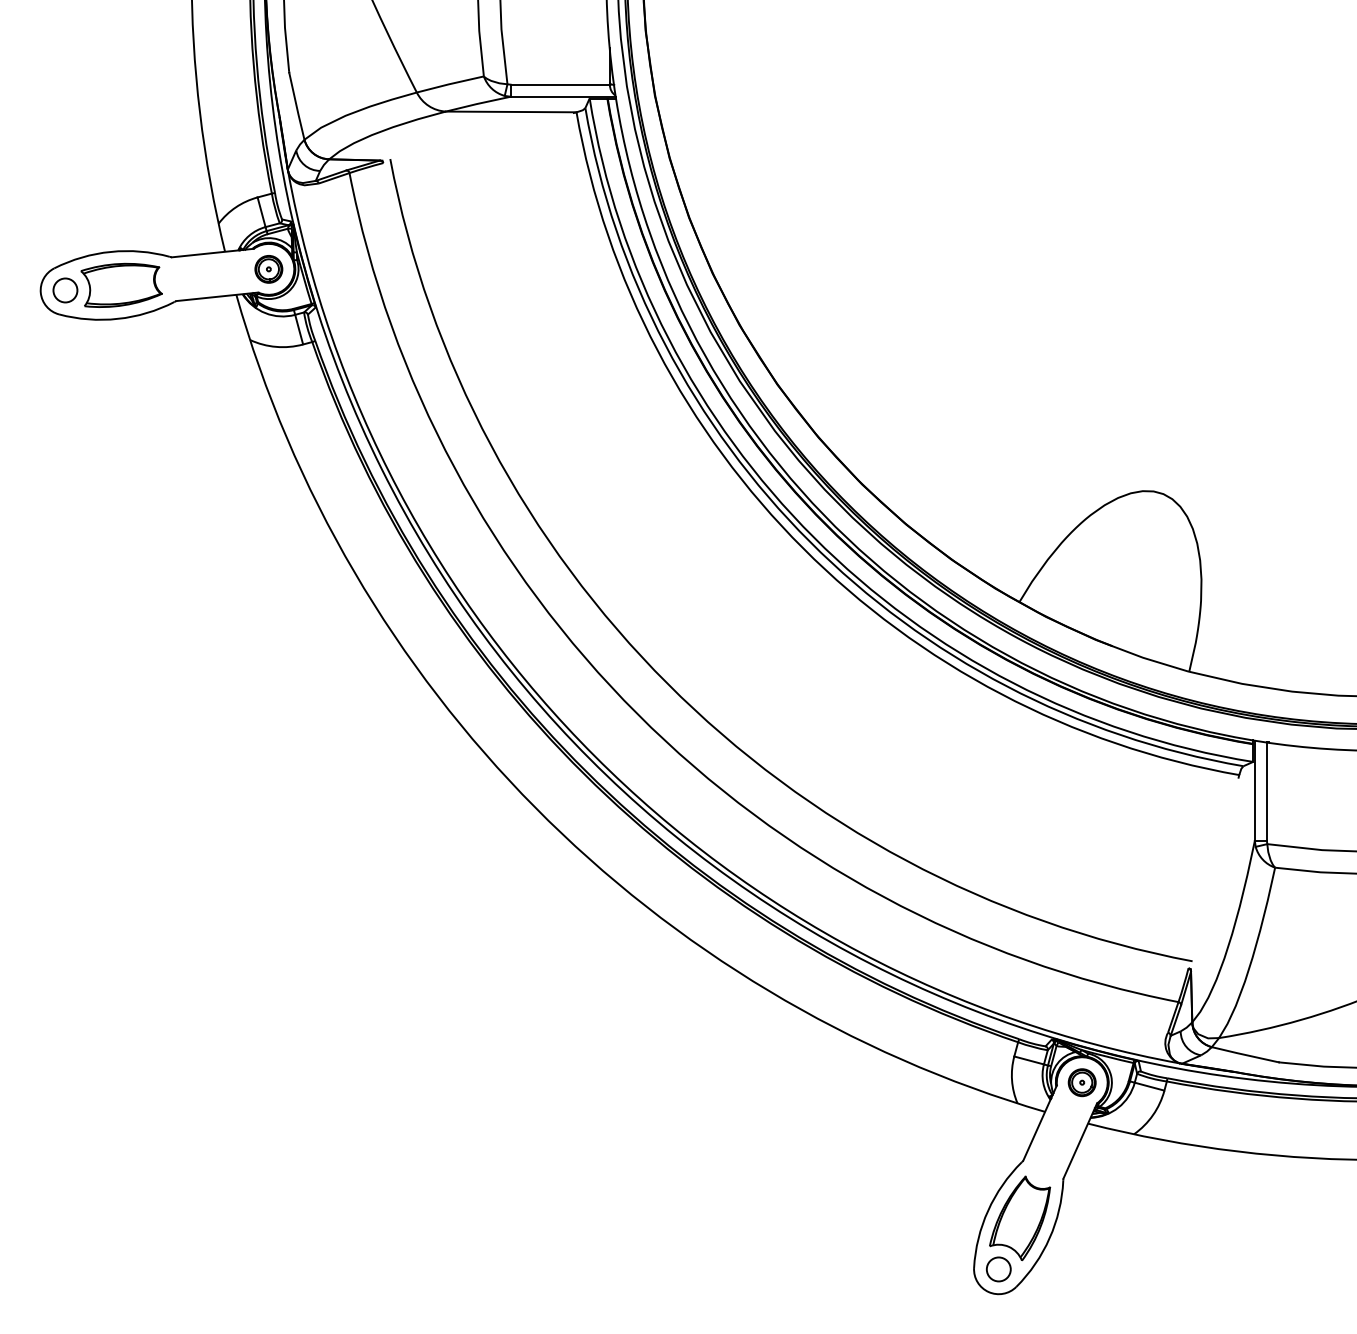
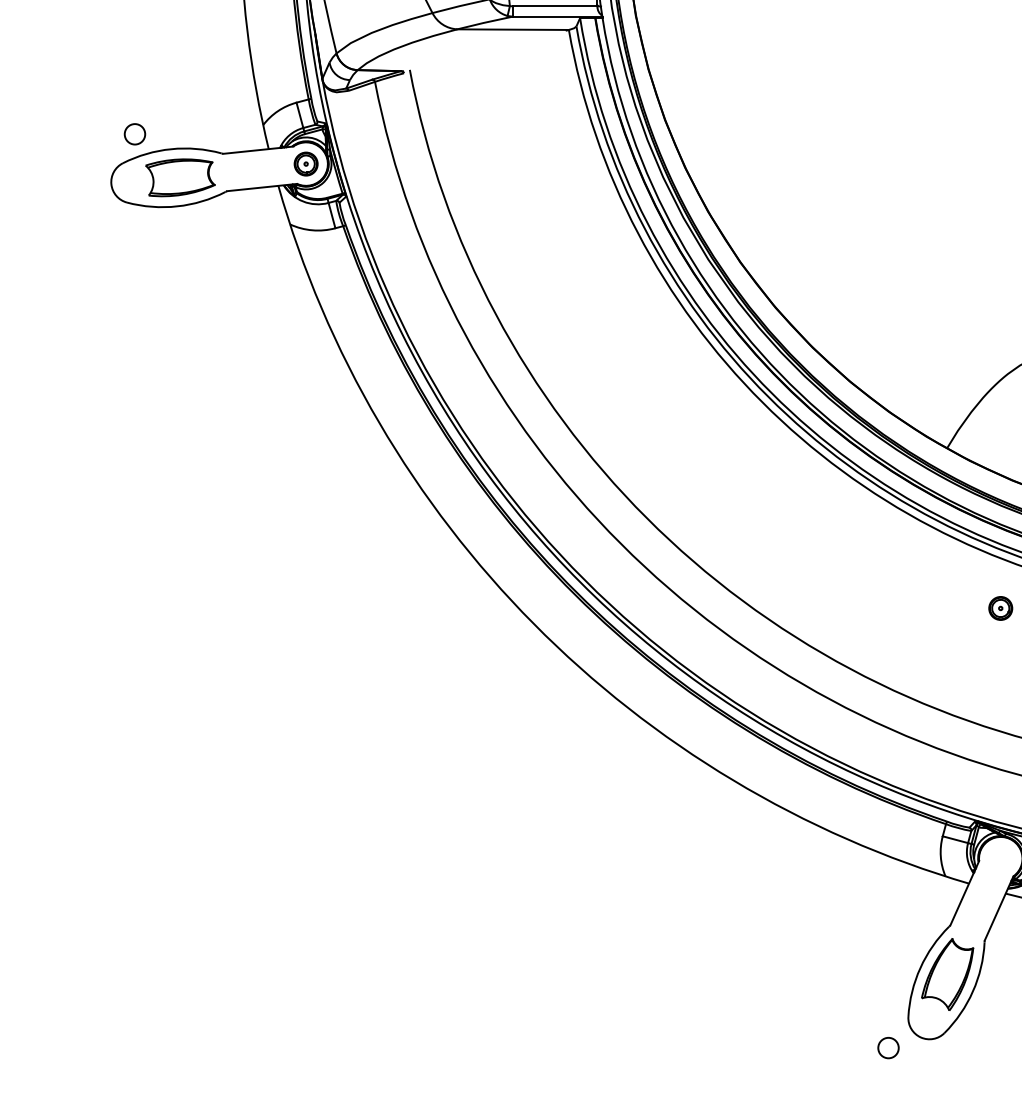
circle: (65, 290) -> (135, 134), moved
part: (1081, 1082) -> (1000, 608), moved
circle: (998, 1269) -> (888, 1048), moved

